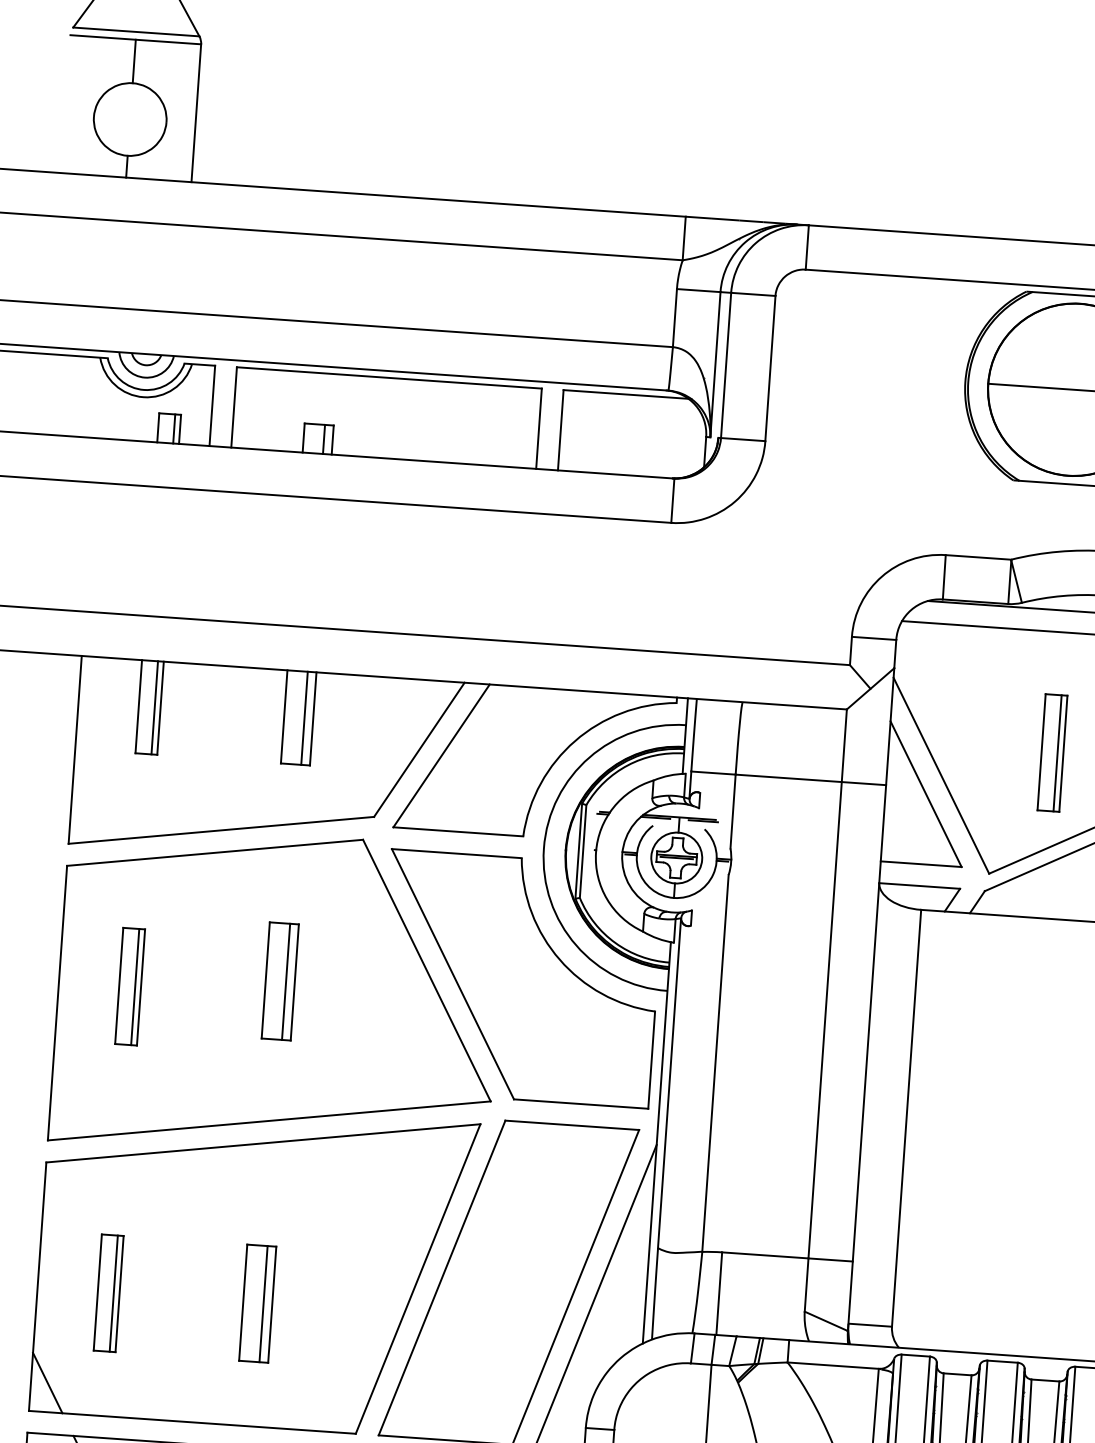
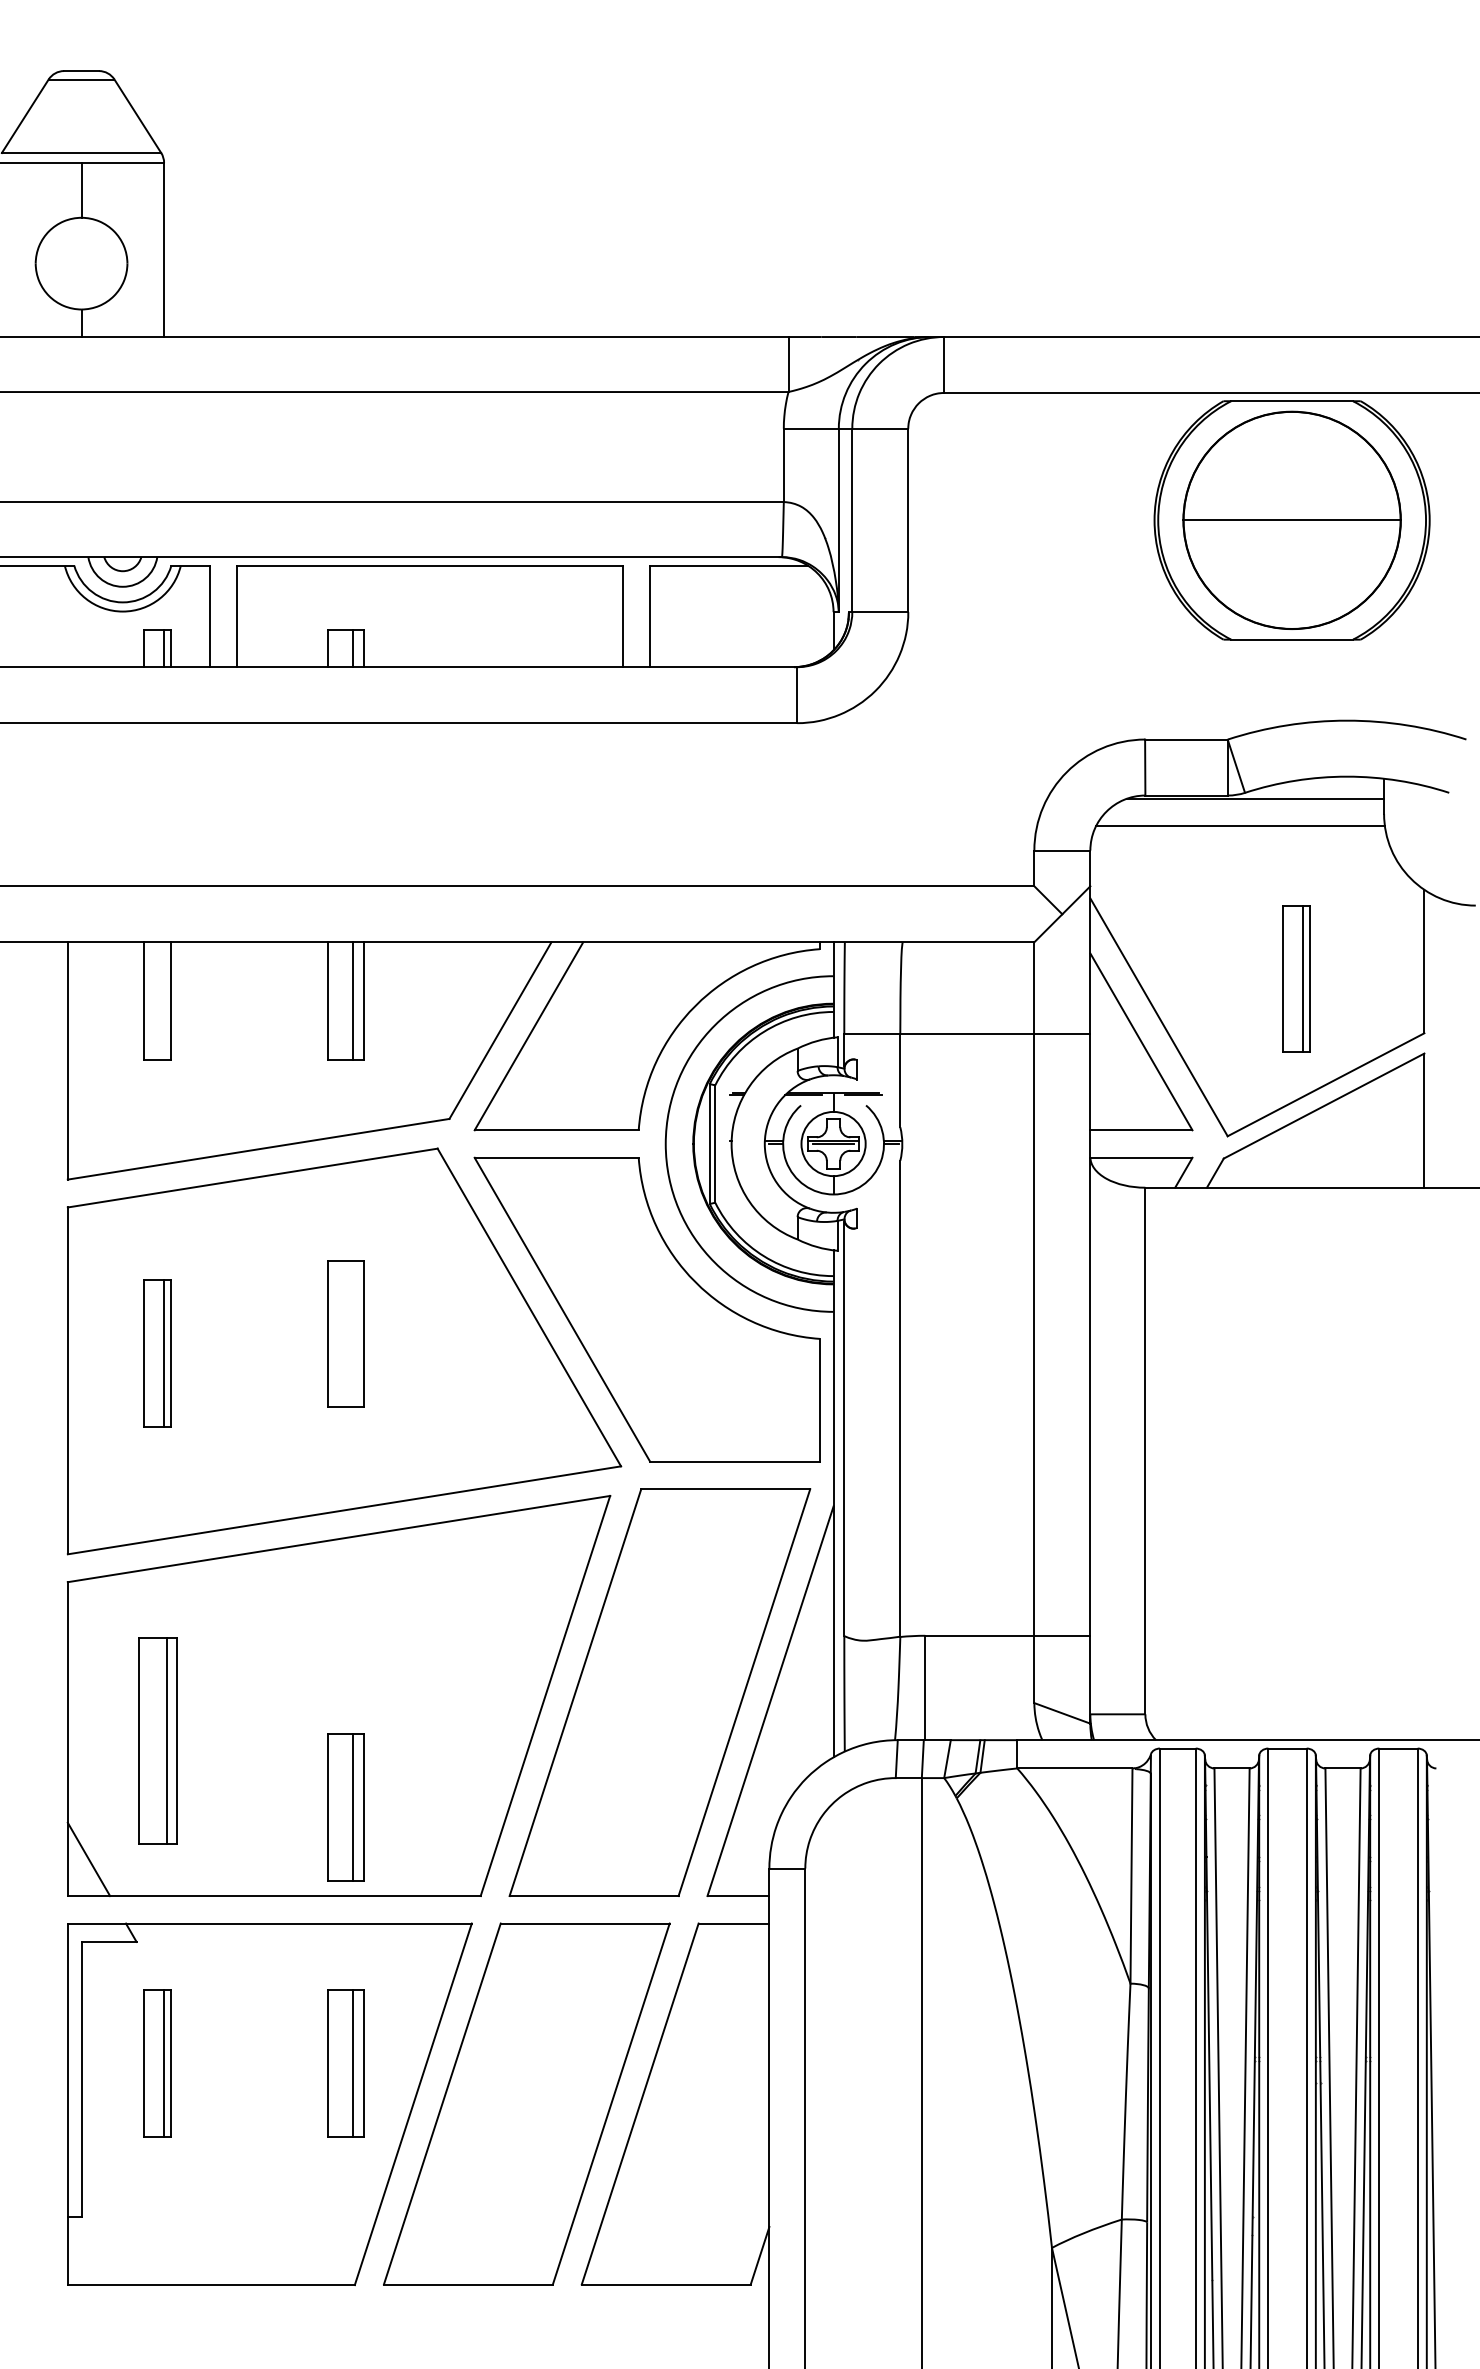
line: (155, 707) -> (164, 1000), removed
line: (286, 981) -> (353, 1333), removed
part: (108, 1293) -> (157, 1741), size x1.4
part: (257, 1303) -> (345, 1807), moved

